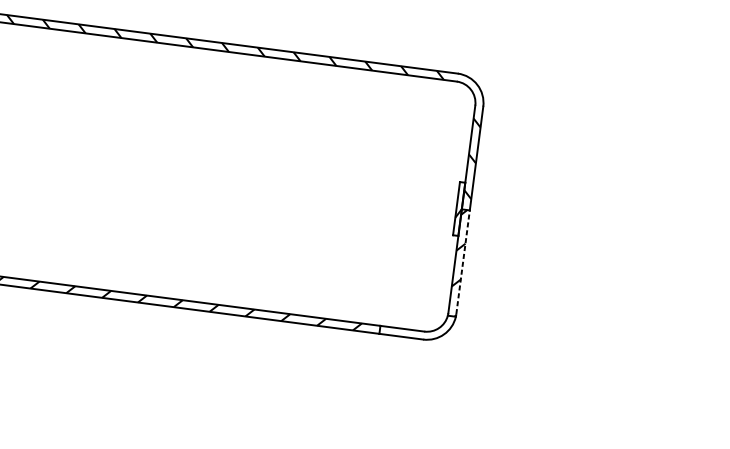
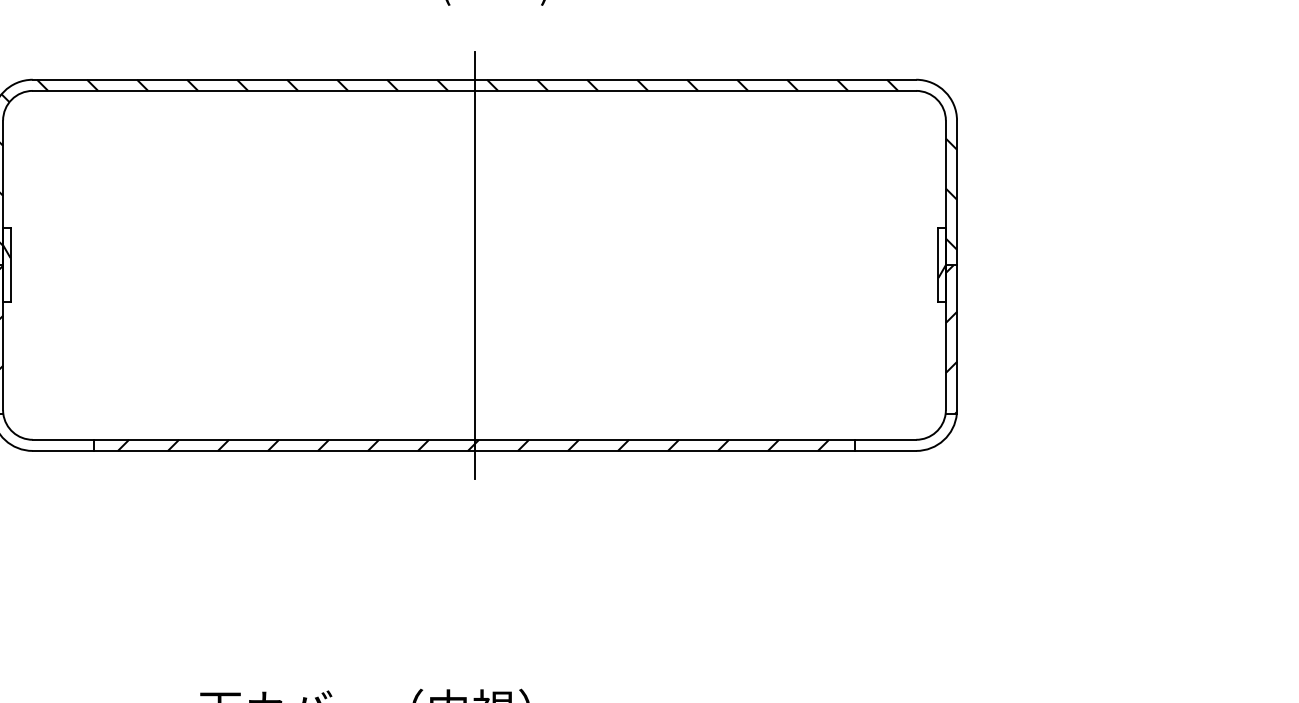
line: (124, 164) -> (474, 264), added
line: (463, 262) -> (957, 337), dashed -> solid

